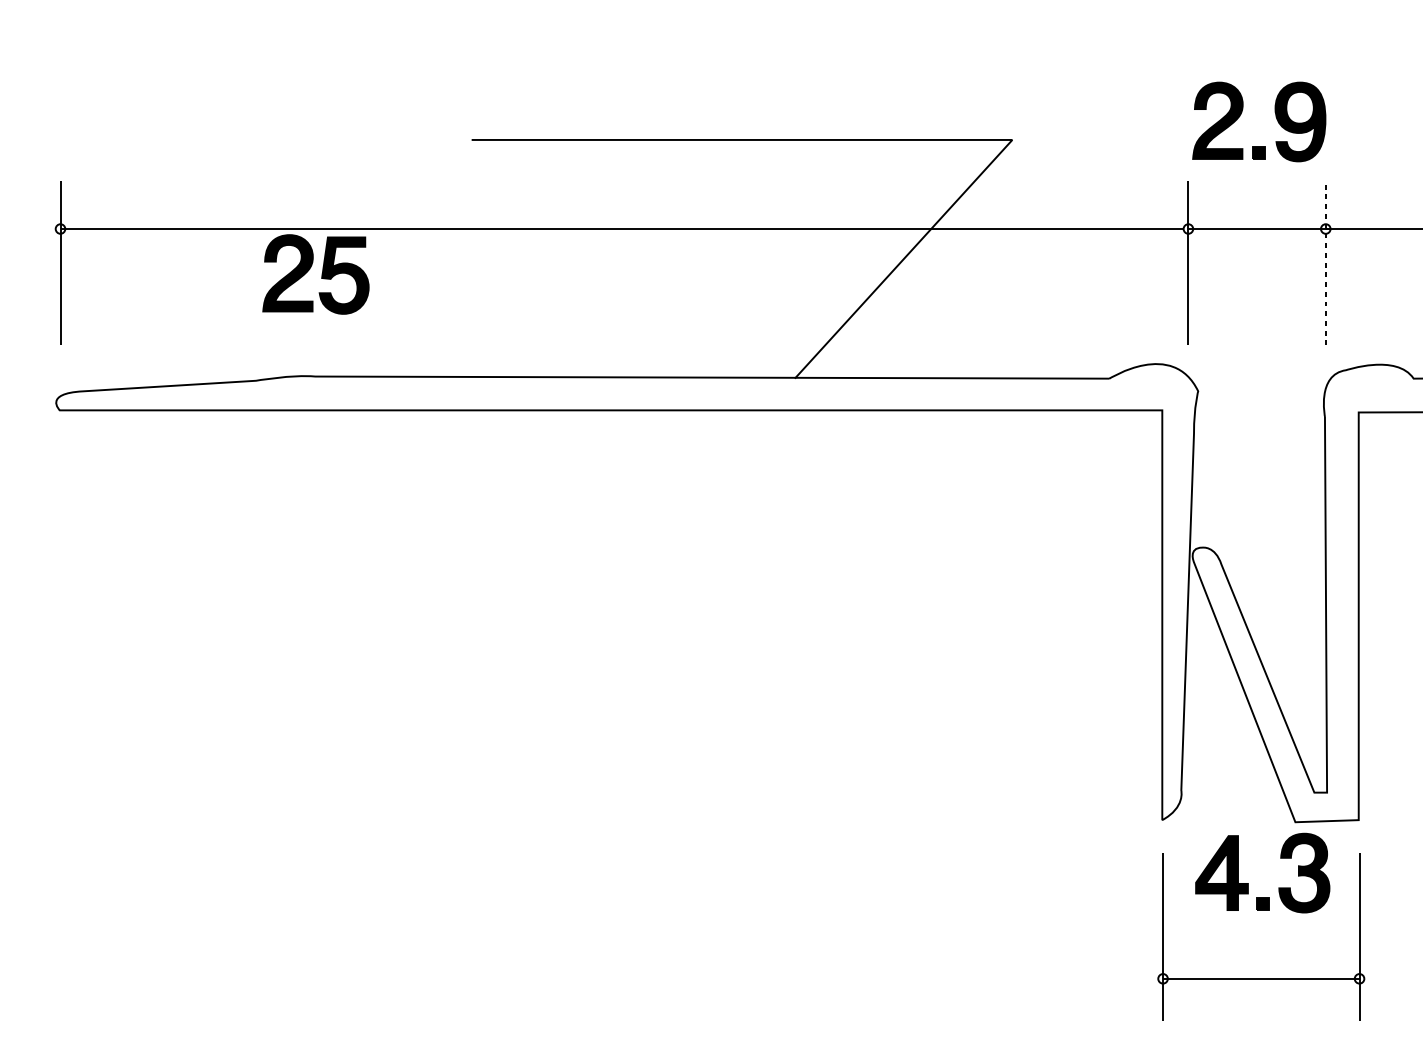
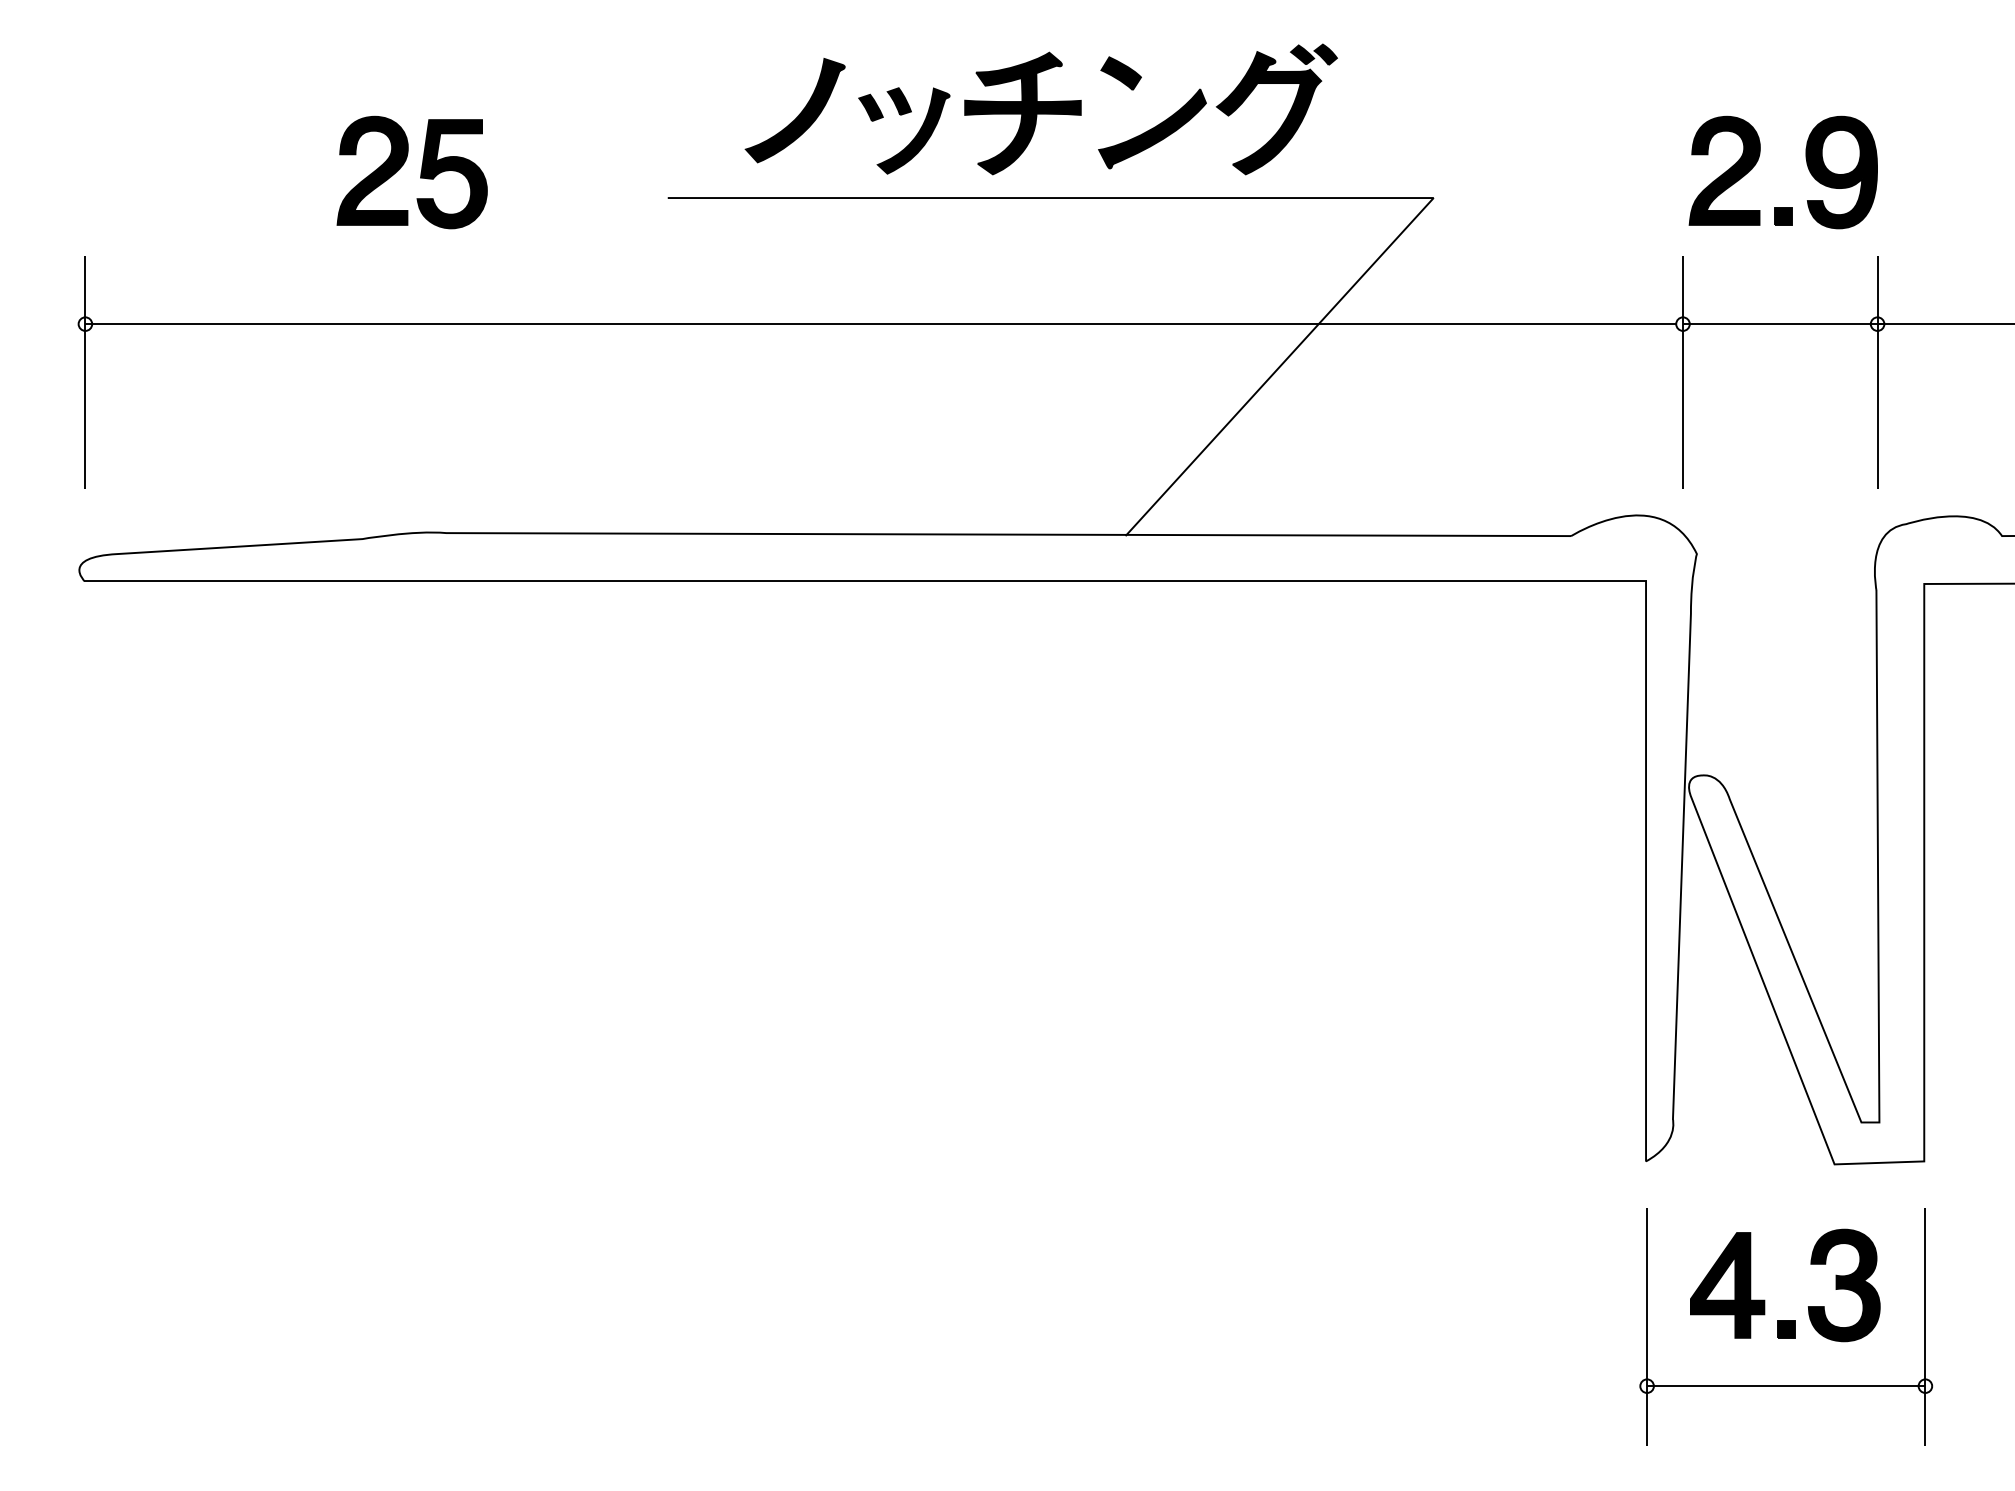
part: (734, 77) -> (1040, 109), added
line: (1325, 263) -> (1877, 372), dashed -> solid
part: (321, 274) -> (420, 172), moved
part: (1248, 883) -> (1765, 1300), moved

